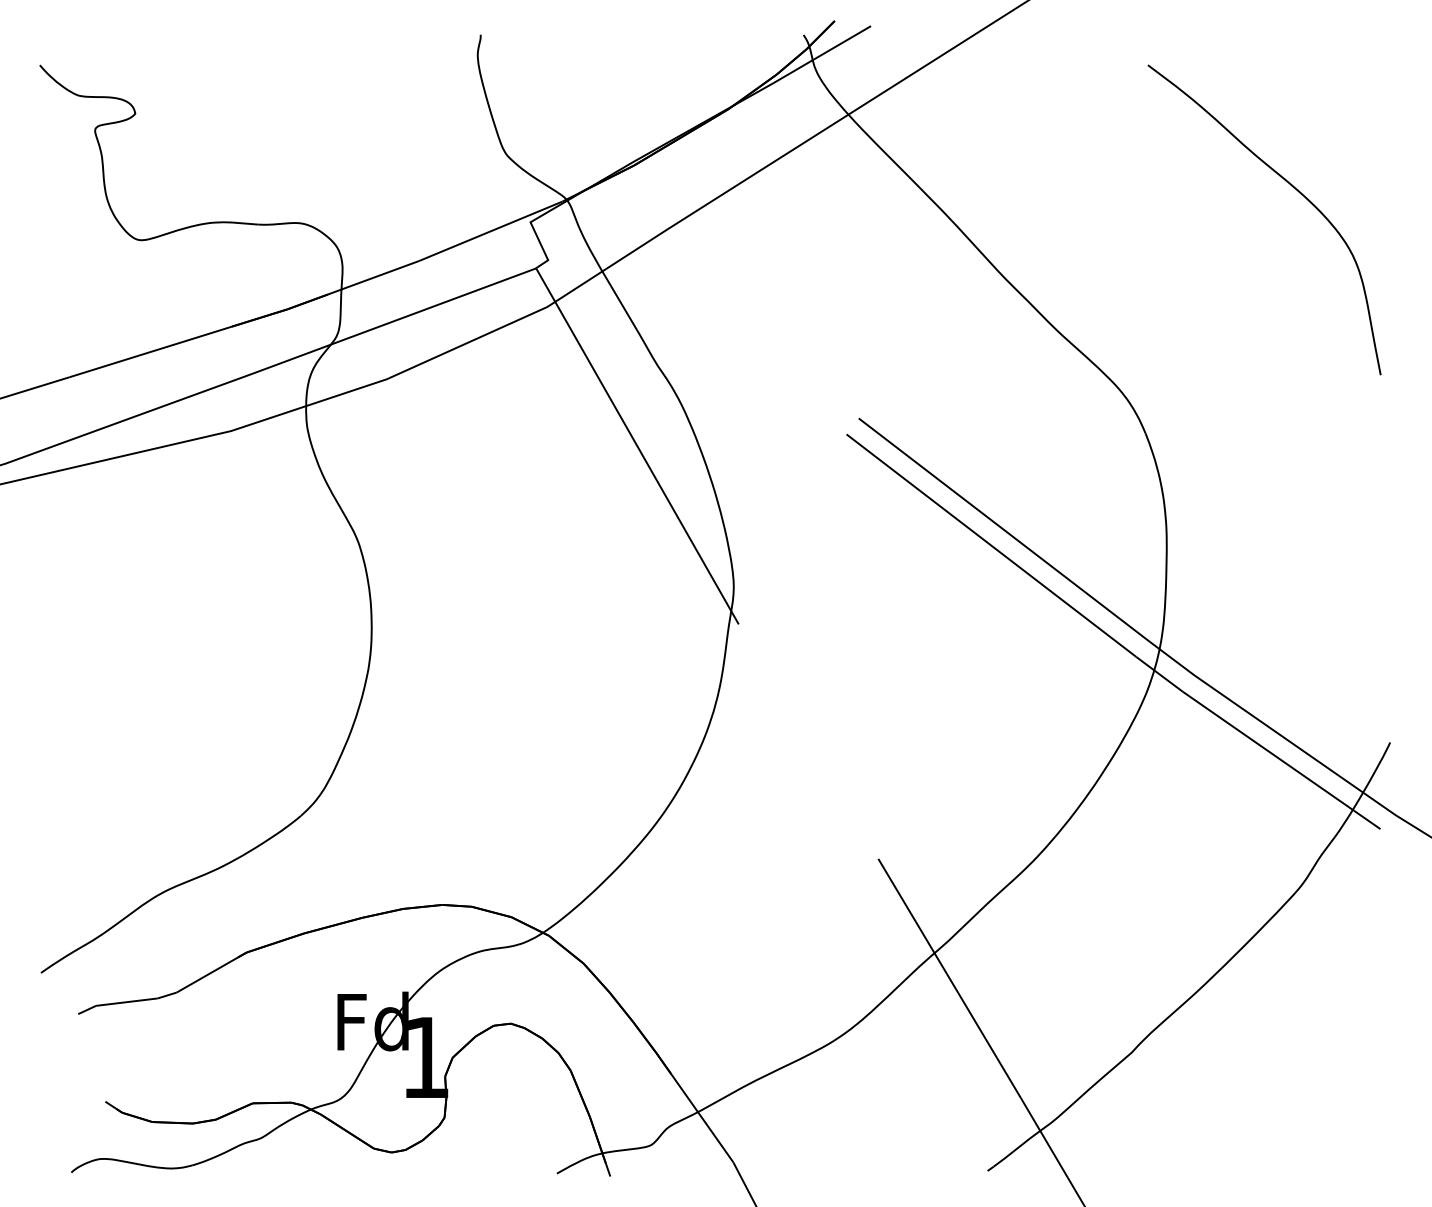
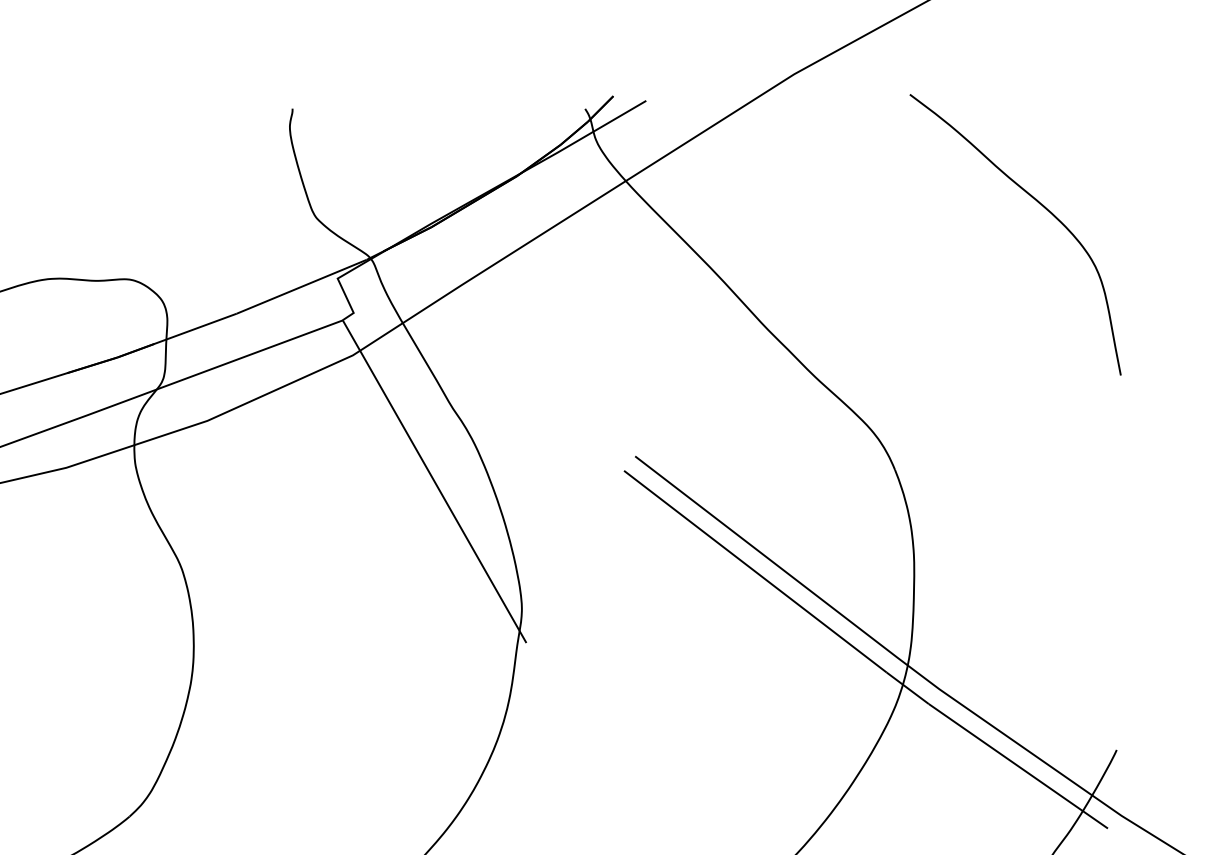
curve: (1293, 188) -> (1041, 206), moved

